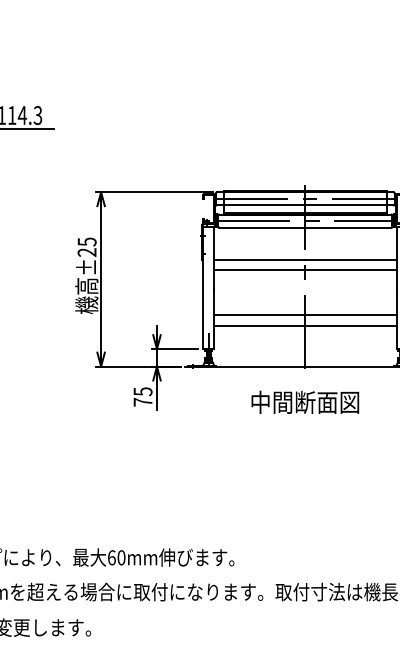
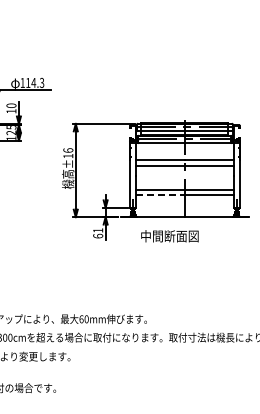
text: (87, 247) -> (68, 153), ±25 -> ±16
line: (259, 326) -> (160, 195), solid -> dashed
text: (143, 397) -> (98, 233), 75 -> 61
text: (304, 402) -> (169, 236), moved

